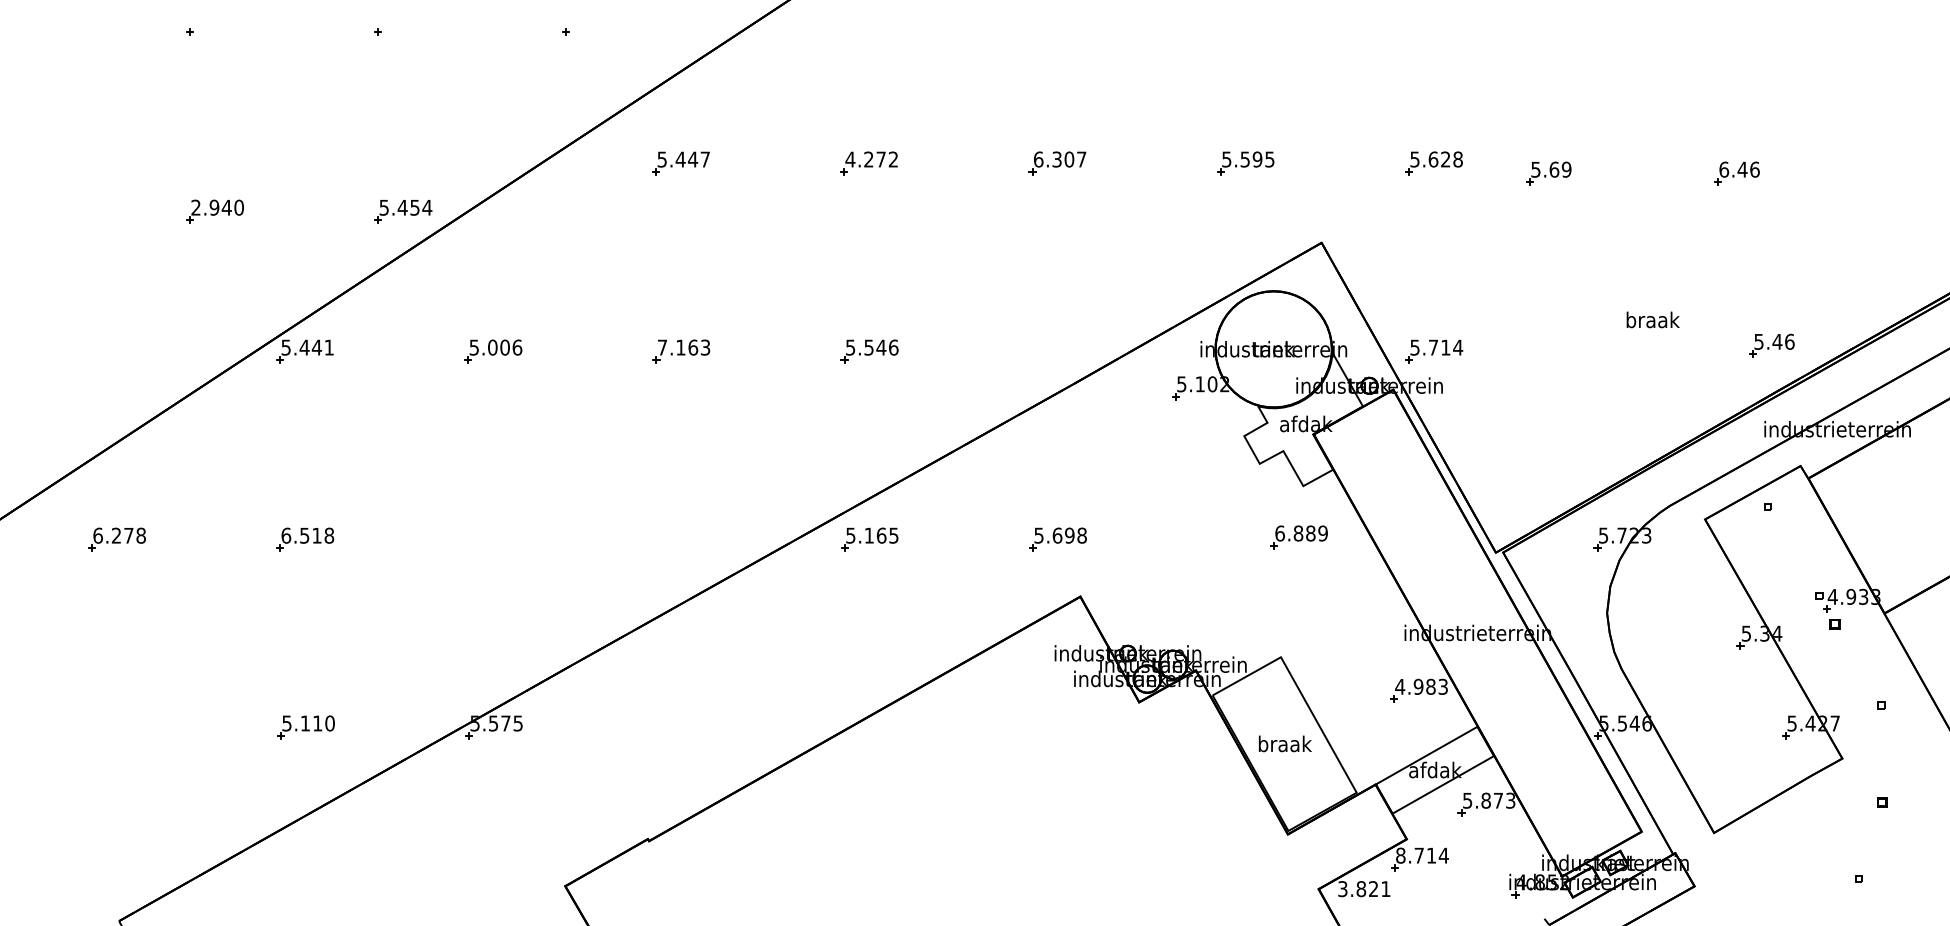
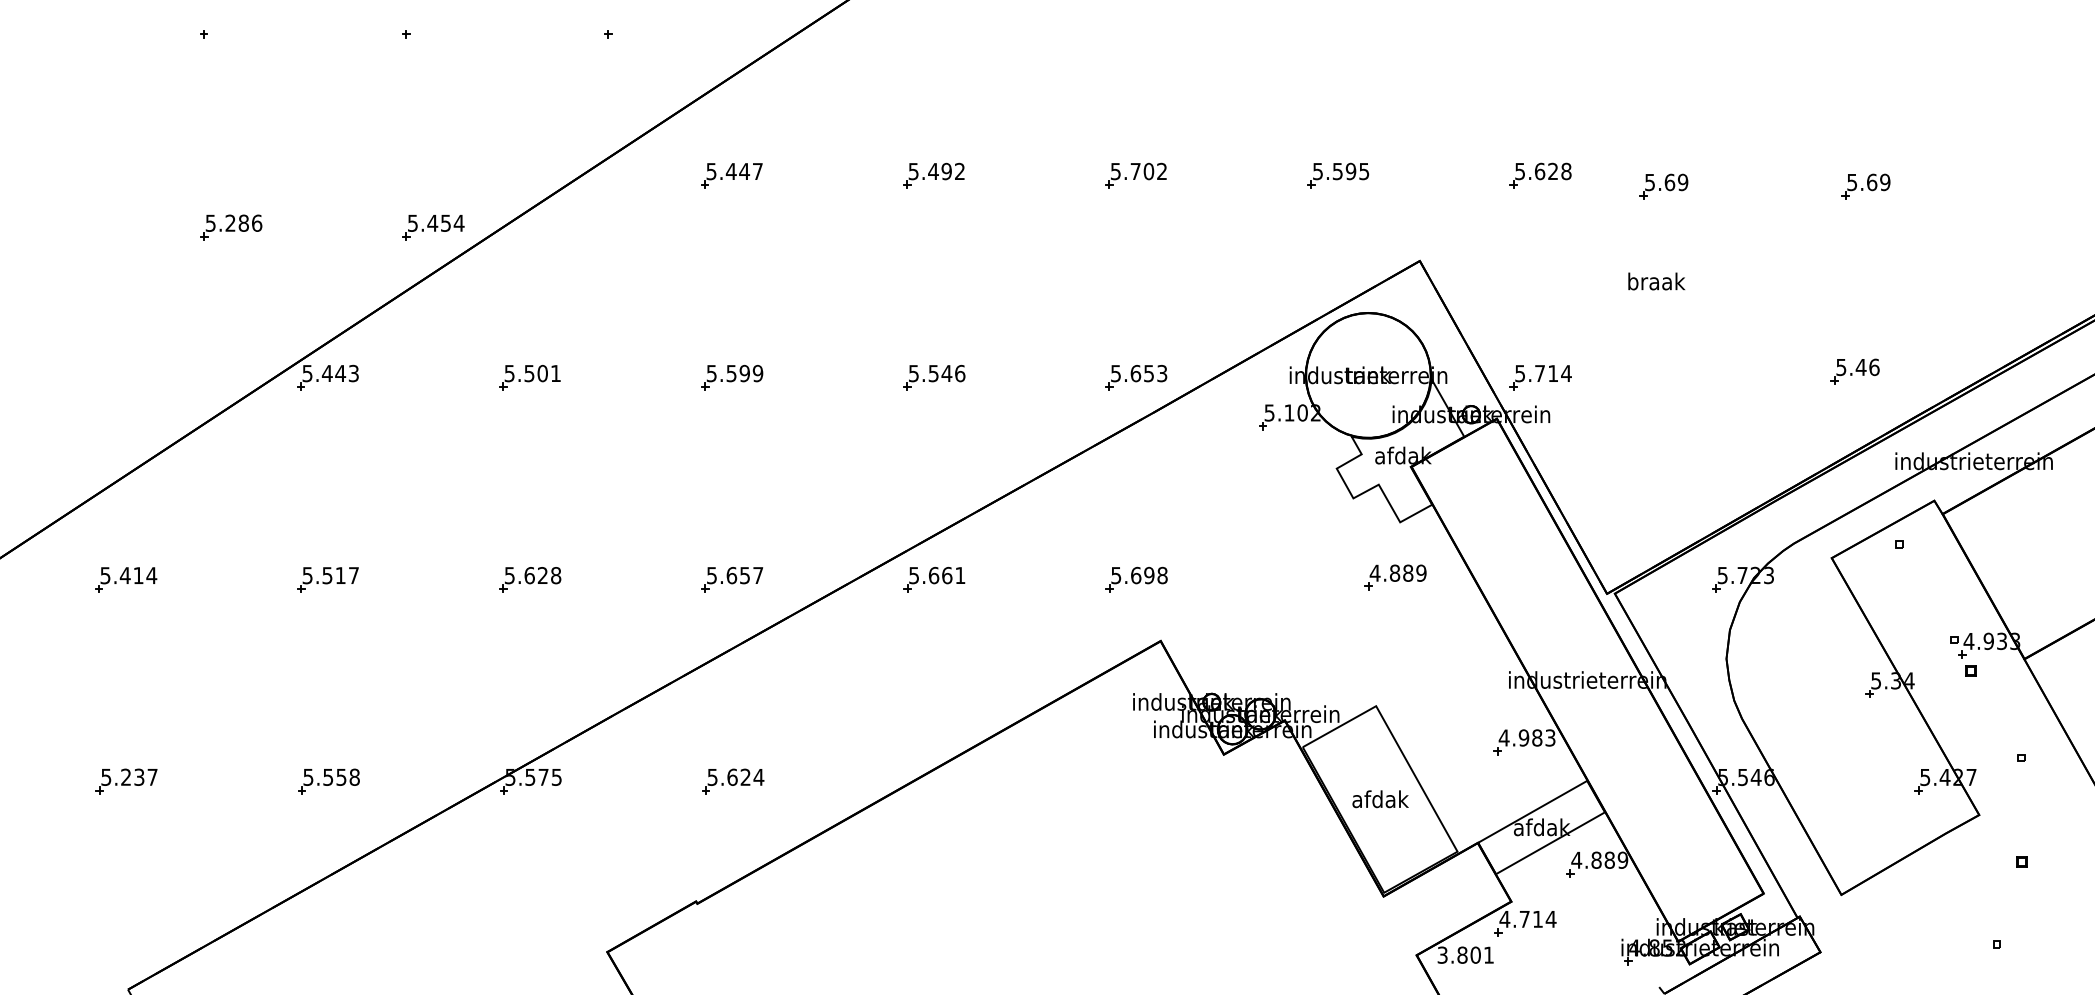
text: (865, 159) -> (929, 171), 4.272 -> 5.492
text: (1060, 159) -> (1139, 171), 6.307 -> 5.702
text: (1739, 169) -> (1868, 182), 6.46 -> 5.69
text: (217, 207) -> (233, 223), 2.940 -> 5.286
text: (1652, 319) -> (1656, 281), moved
part: (1771, 345) -> (1854, 371), moved
text: (328, 347) -> (353, 373), 5.441 -> 5.443
text: (505, 347) -> (543, 373), 5.006 -> 5.501
text: (683, 347) -> (734, 373), 7.163 -> 5.599
part: (1057, 351) -> (1136, 377), added
text: (1279, 533) -> (1374, 573), 6.889 -> 4.889
text: (119, 535) -> (128, 575), 6.278 -> 5.414
text: (307, 535) -> (330, 575), 6.518 -> 5.517
text: (881, 535) -> (947, 575), 5.165 -> 5.661
part: (493, 539) -> (530, 579), added
part: (681, 539) -> (732, 579), added
text: (317, 723) -> (341, 777), 5.110 -> 5.558
part: (117, 727) -> (126, 781), added
part: (682, 727) -> (733, 781), added
text: (1284, 743) -> (1379, 798), braak -> afdak
text: (1488, 800) -> (1599, 860), 5.873 -> 4.889
text: (1400, 855) -> (1504, 919), 8.714 -> 4.714
text: (1373, 889) -> (1475, 955), 3.821 -> 3.801

